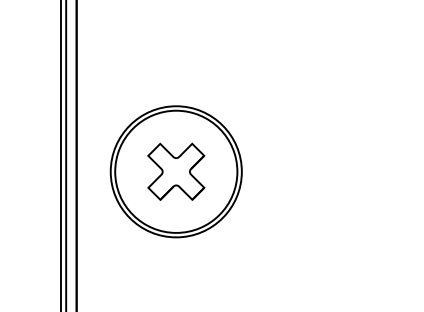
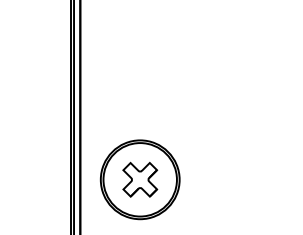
part: (175, 171) -> (139, 179), moved

